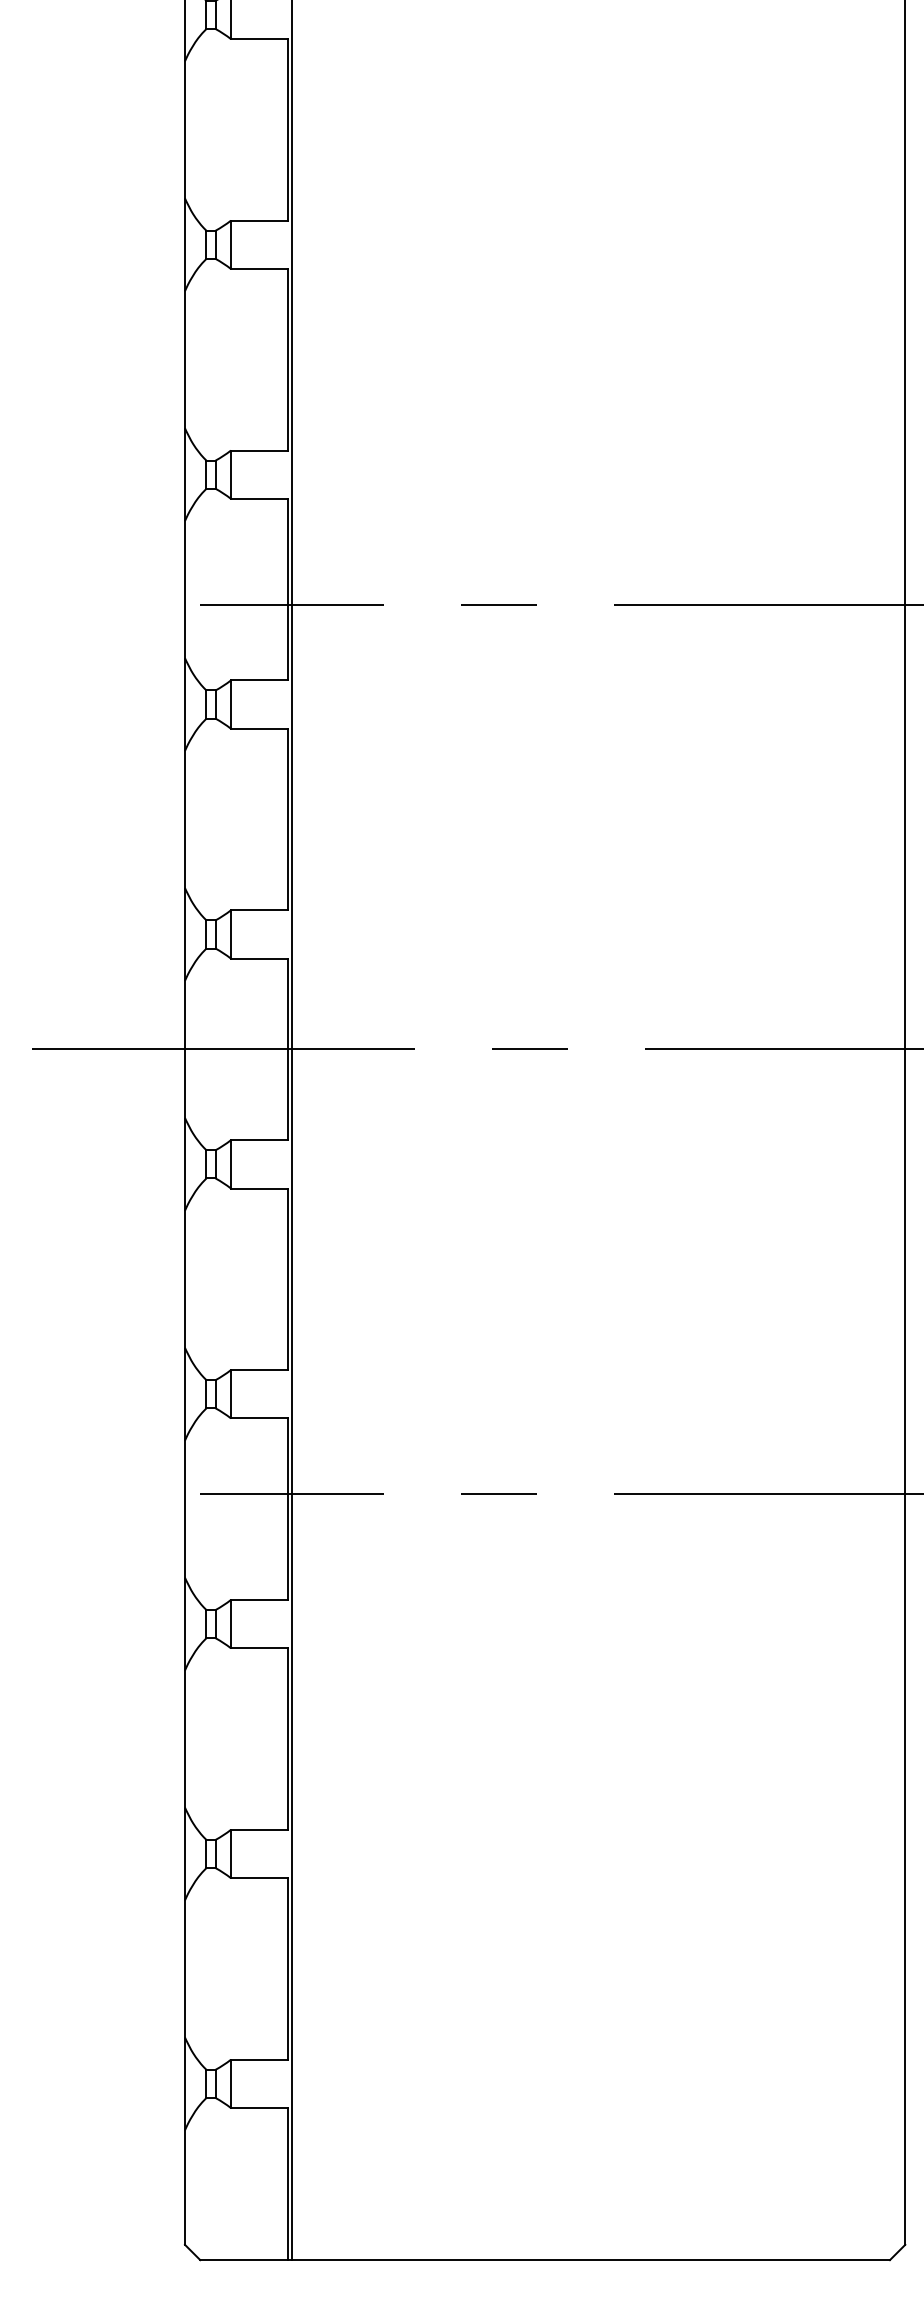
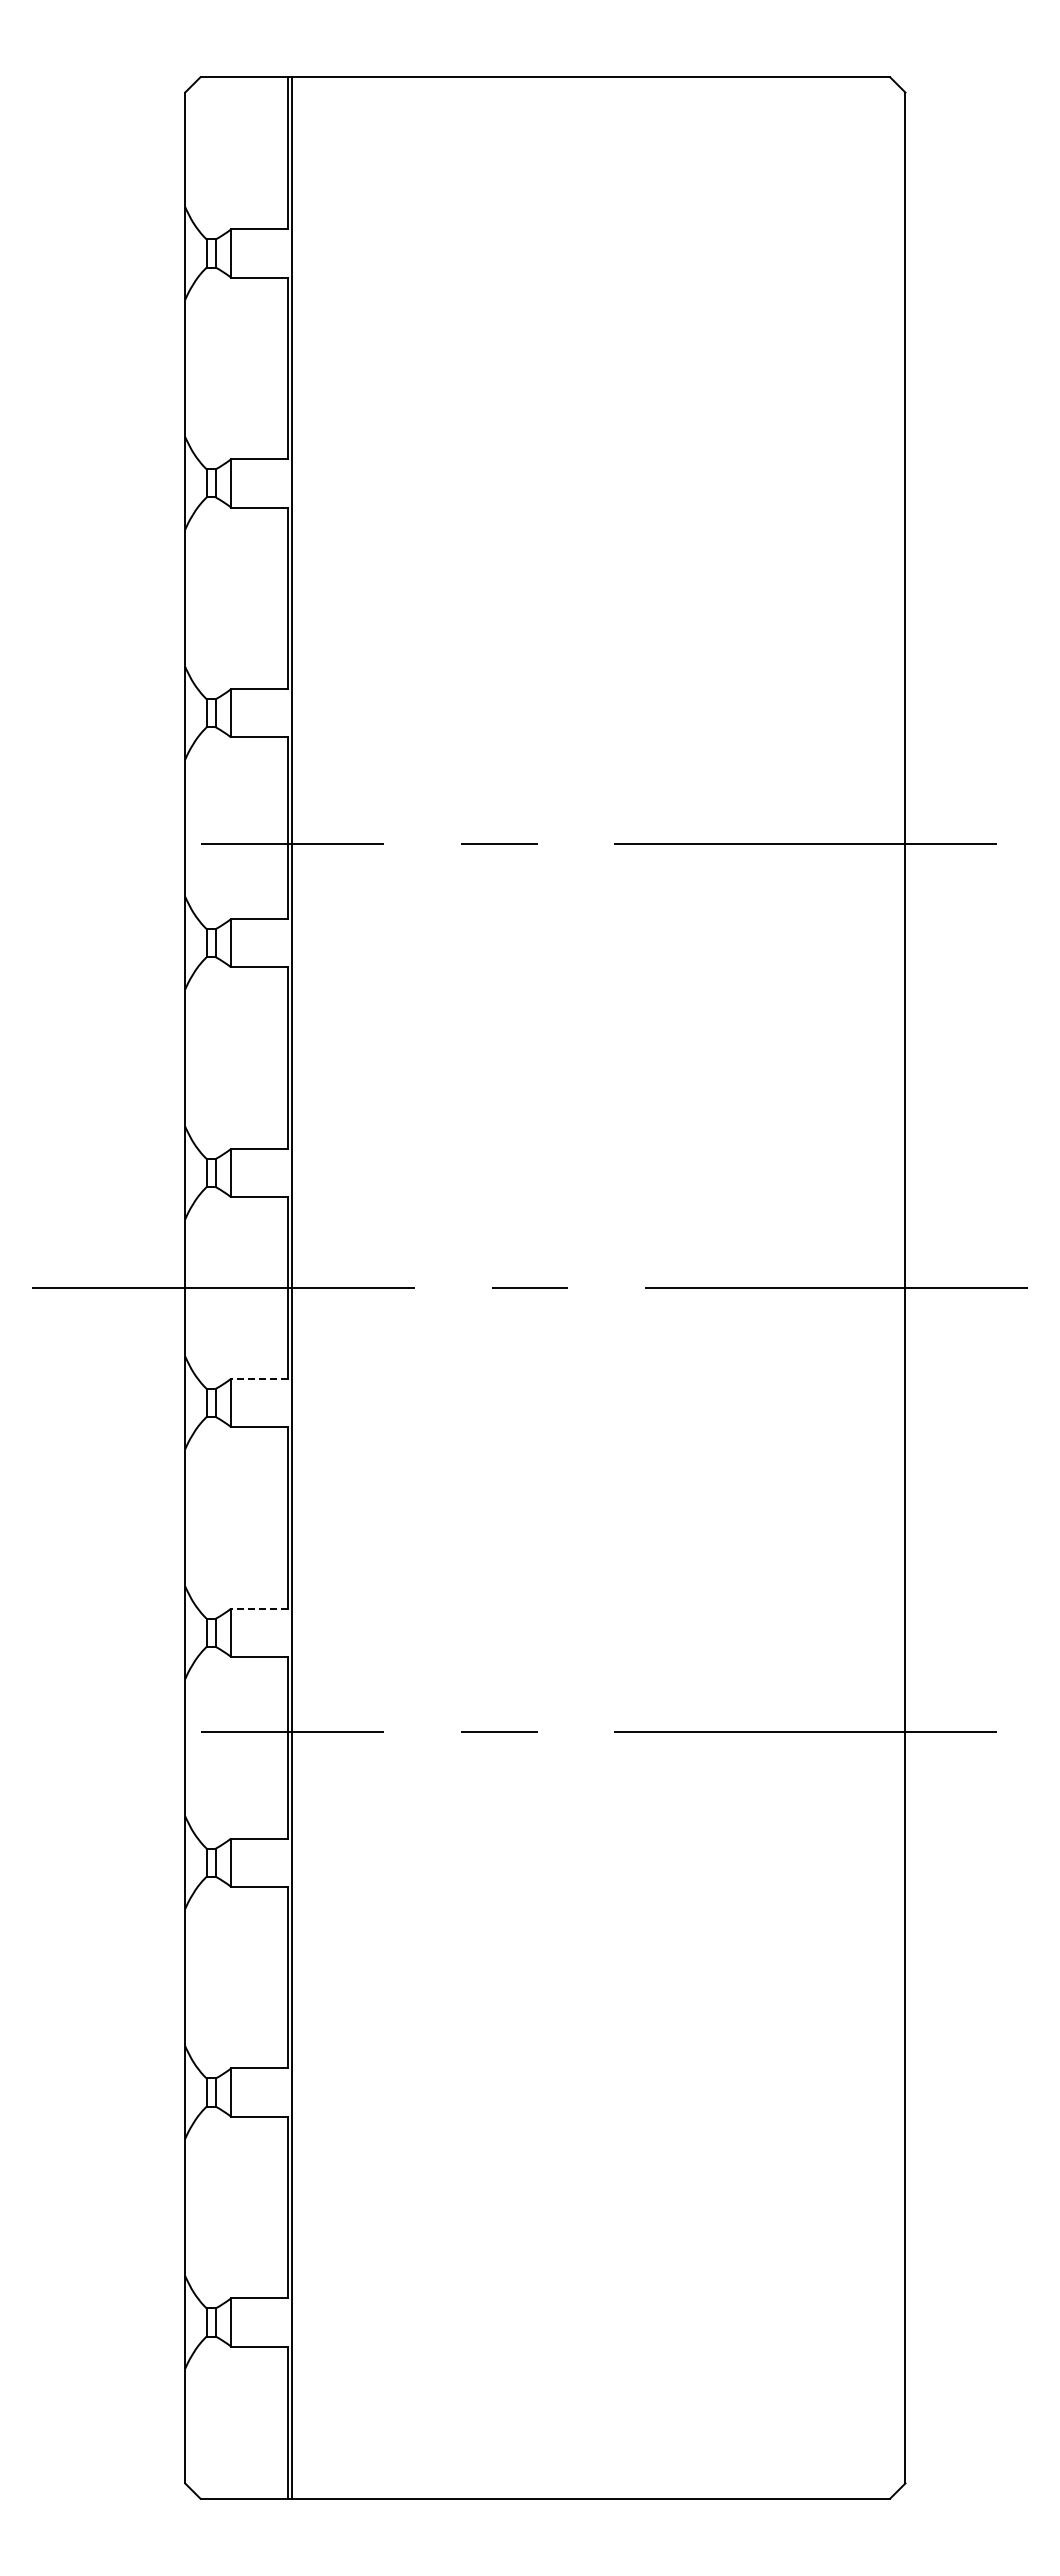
line: (259, 1139) -> (259, 1378), solid -> dashed
line: (259, 1369) -> (259, 1608), solid -> dashed

